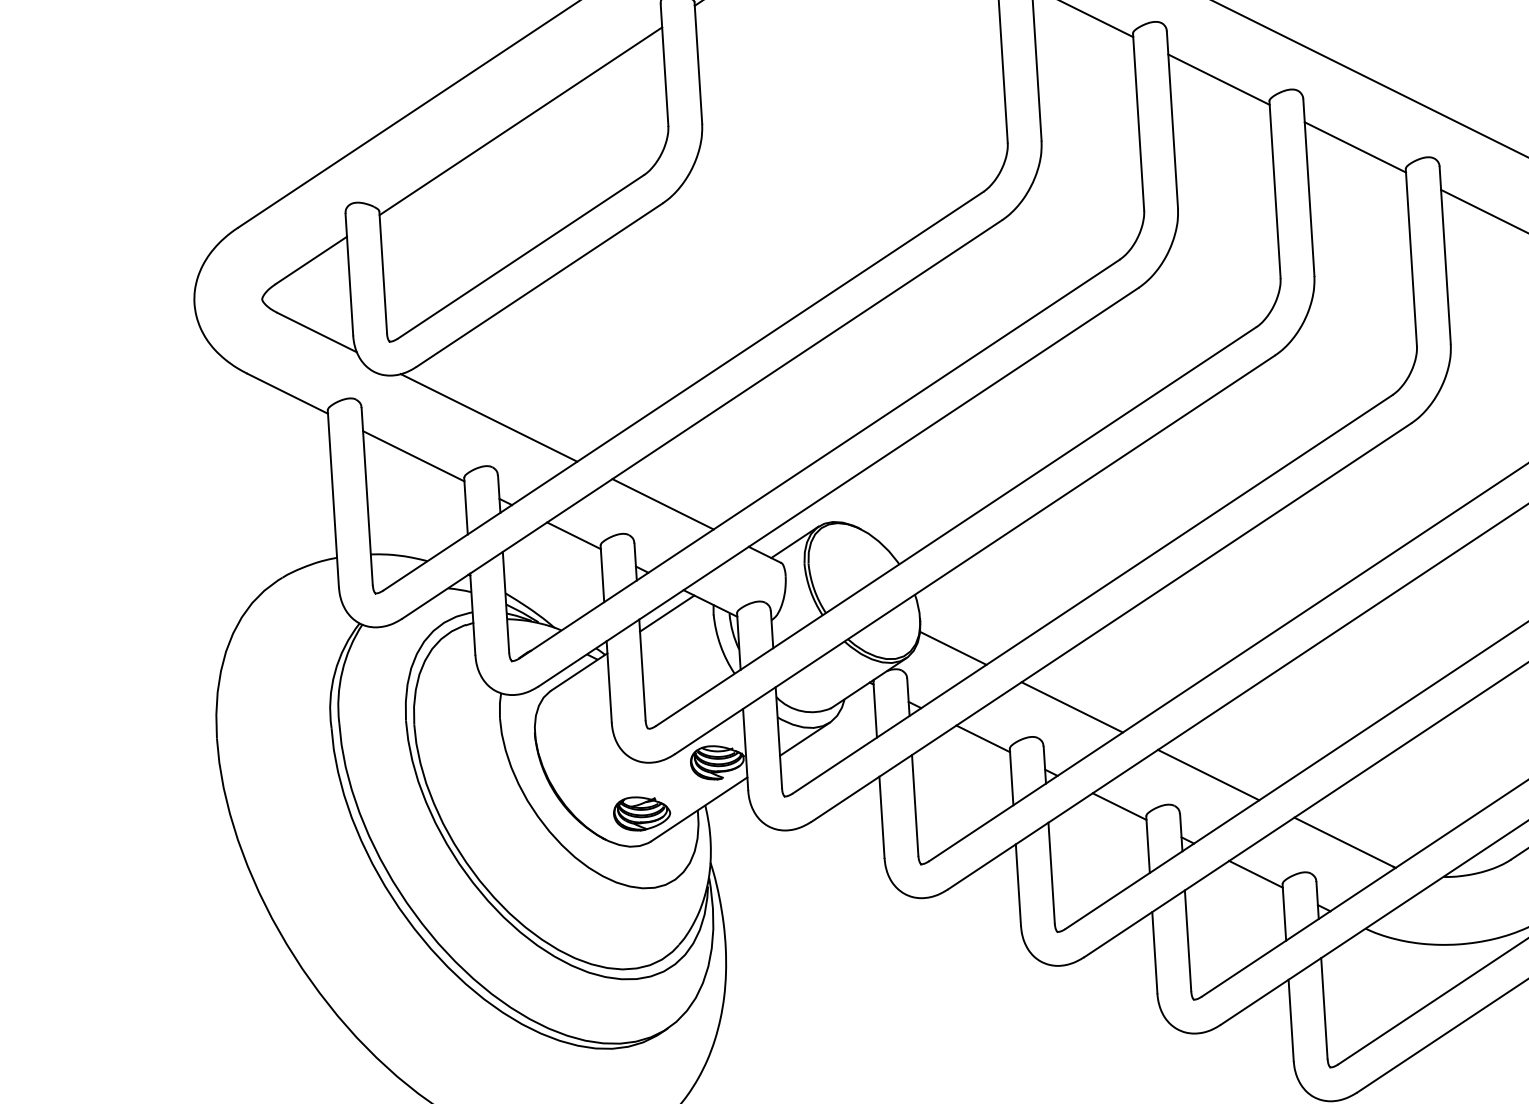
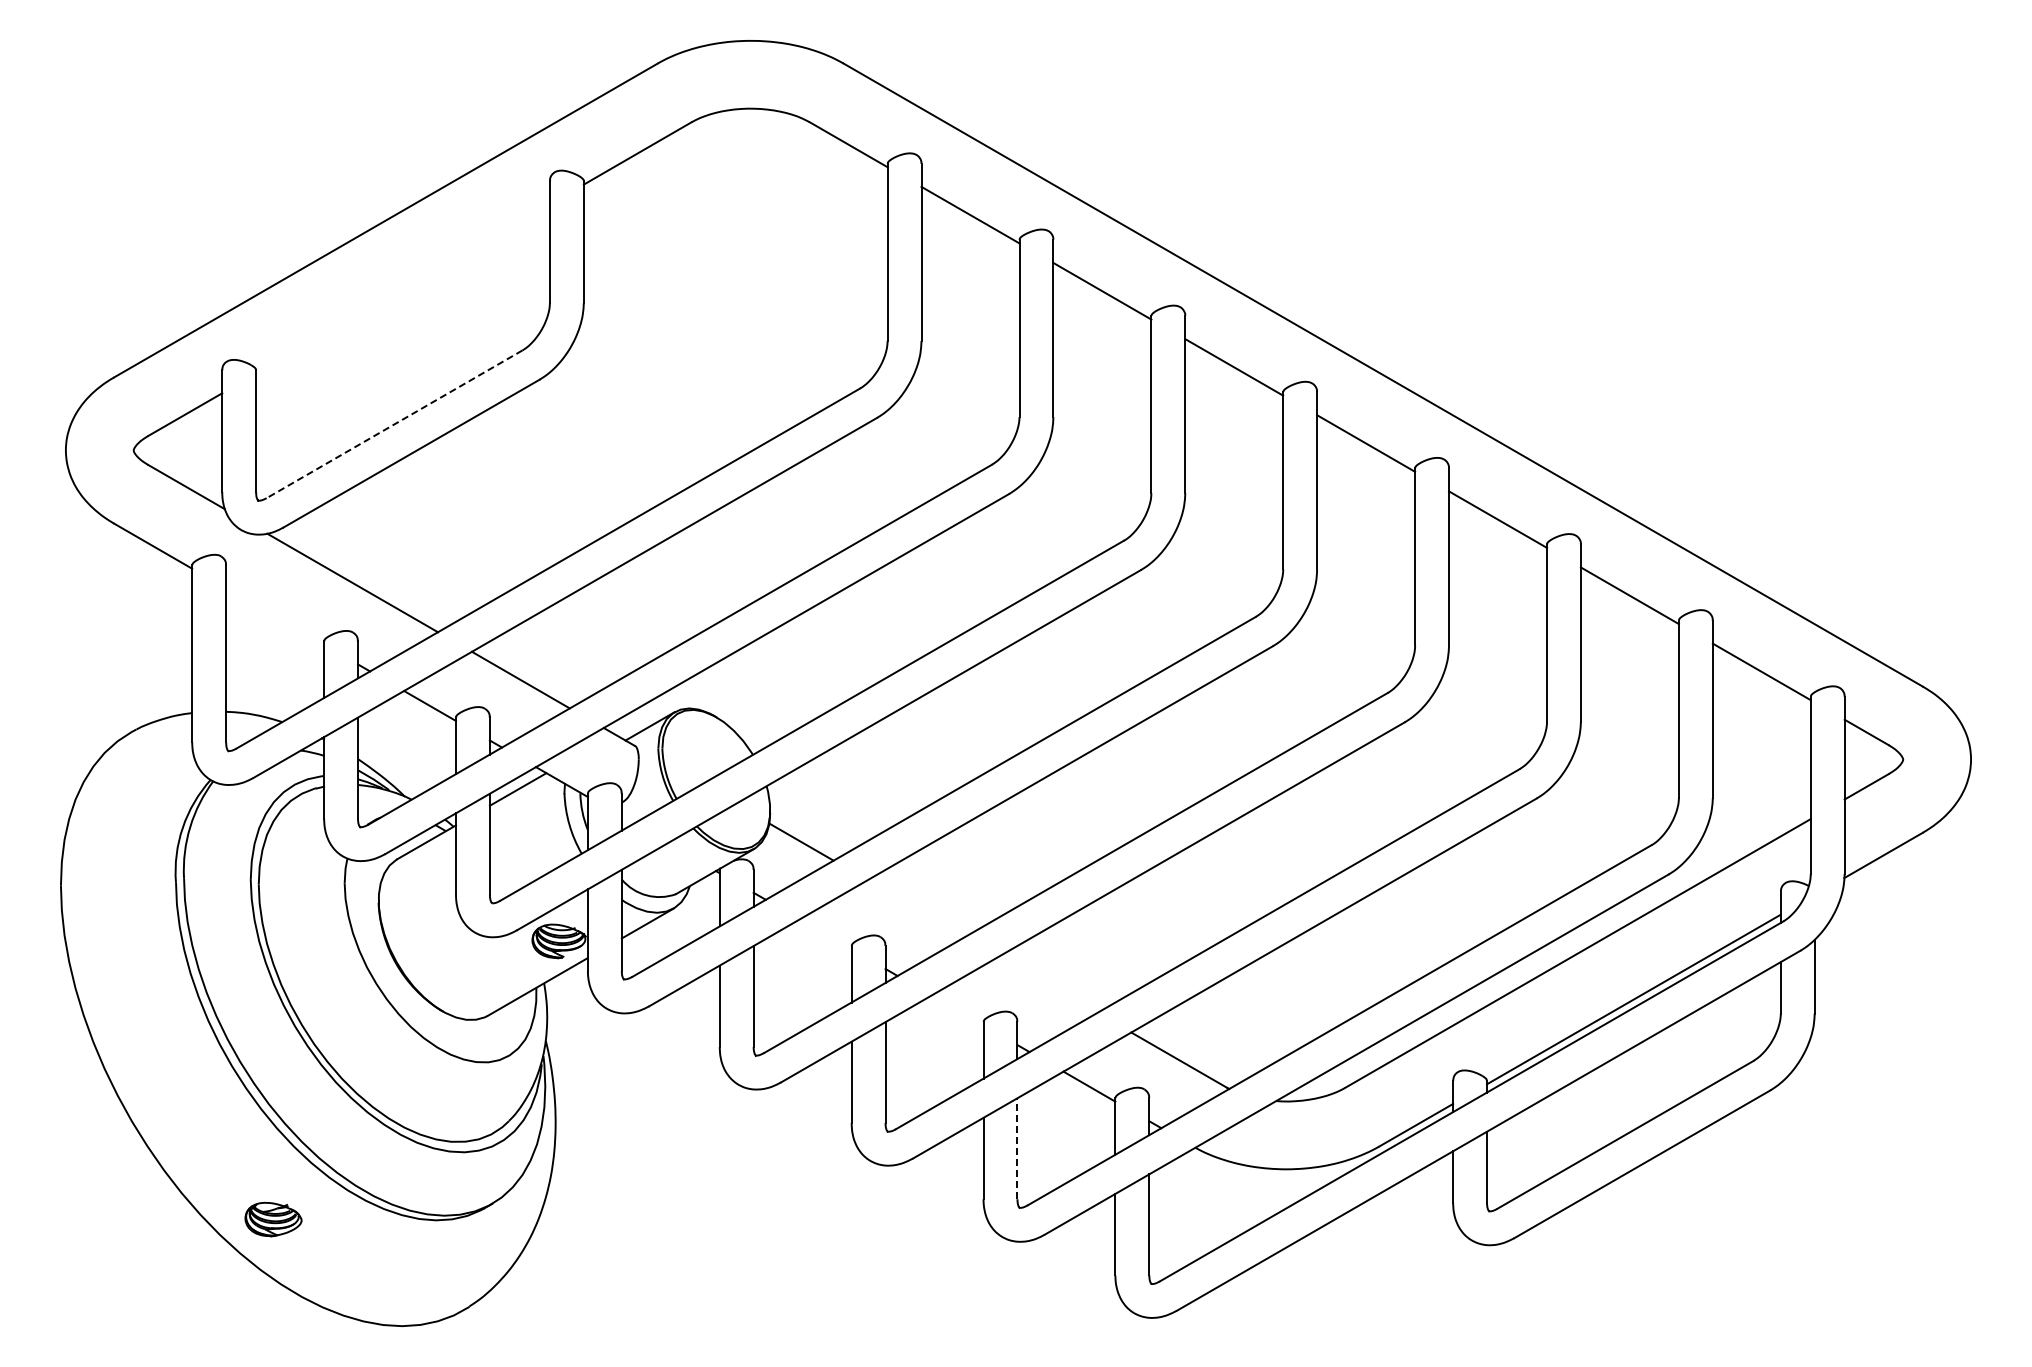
line: (520, 120) -> (402, 288), removed
line: (520, 257) -> (394, 424), solid -> dashed
line: (414, 456) -> (275, 616), removed
line: (1072, 707) -> (916, 908), removed
line: (983, 739) -> (825, 934), removed
line: (1208, 774) -> (1048, 984), removed
line: (1119, 806) -> (957, 1010), removed
part: (642, 813) -> (273, 1219), moved
line: (1188, 940) -> (1017, 1148), solid -> dashed

